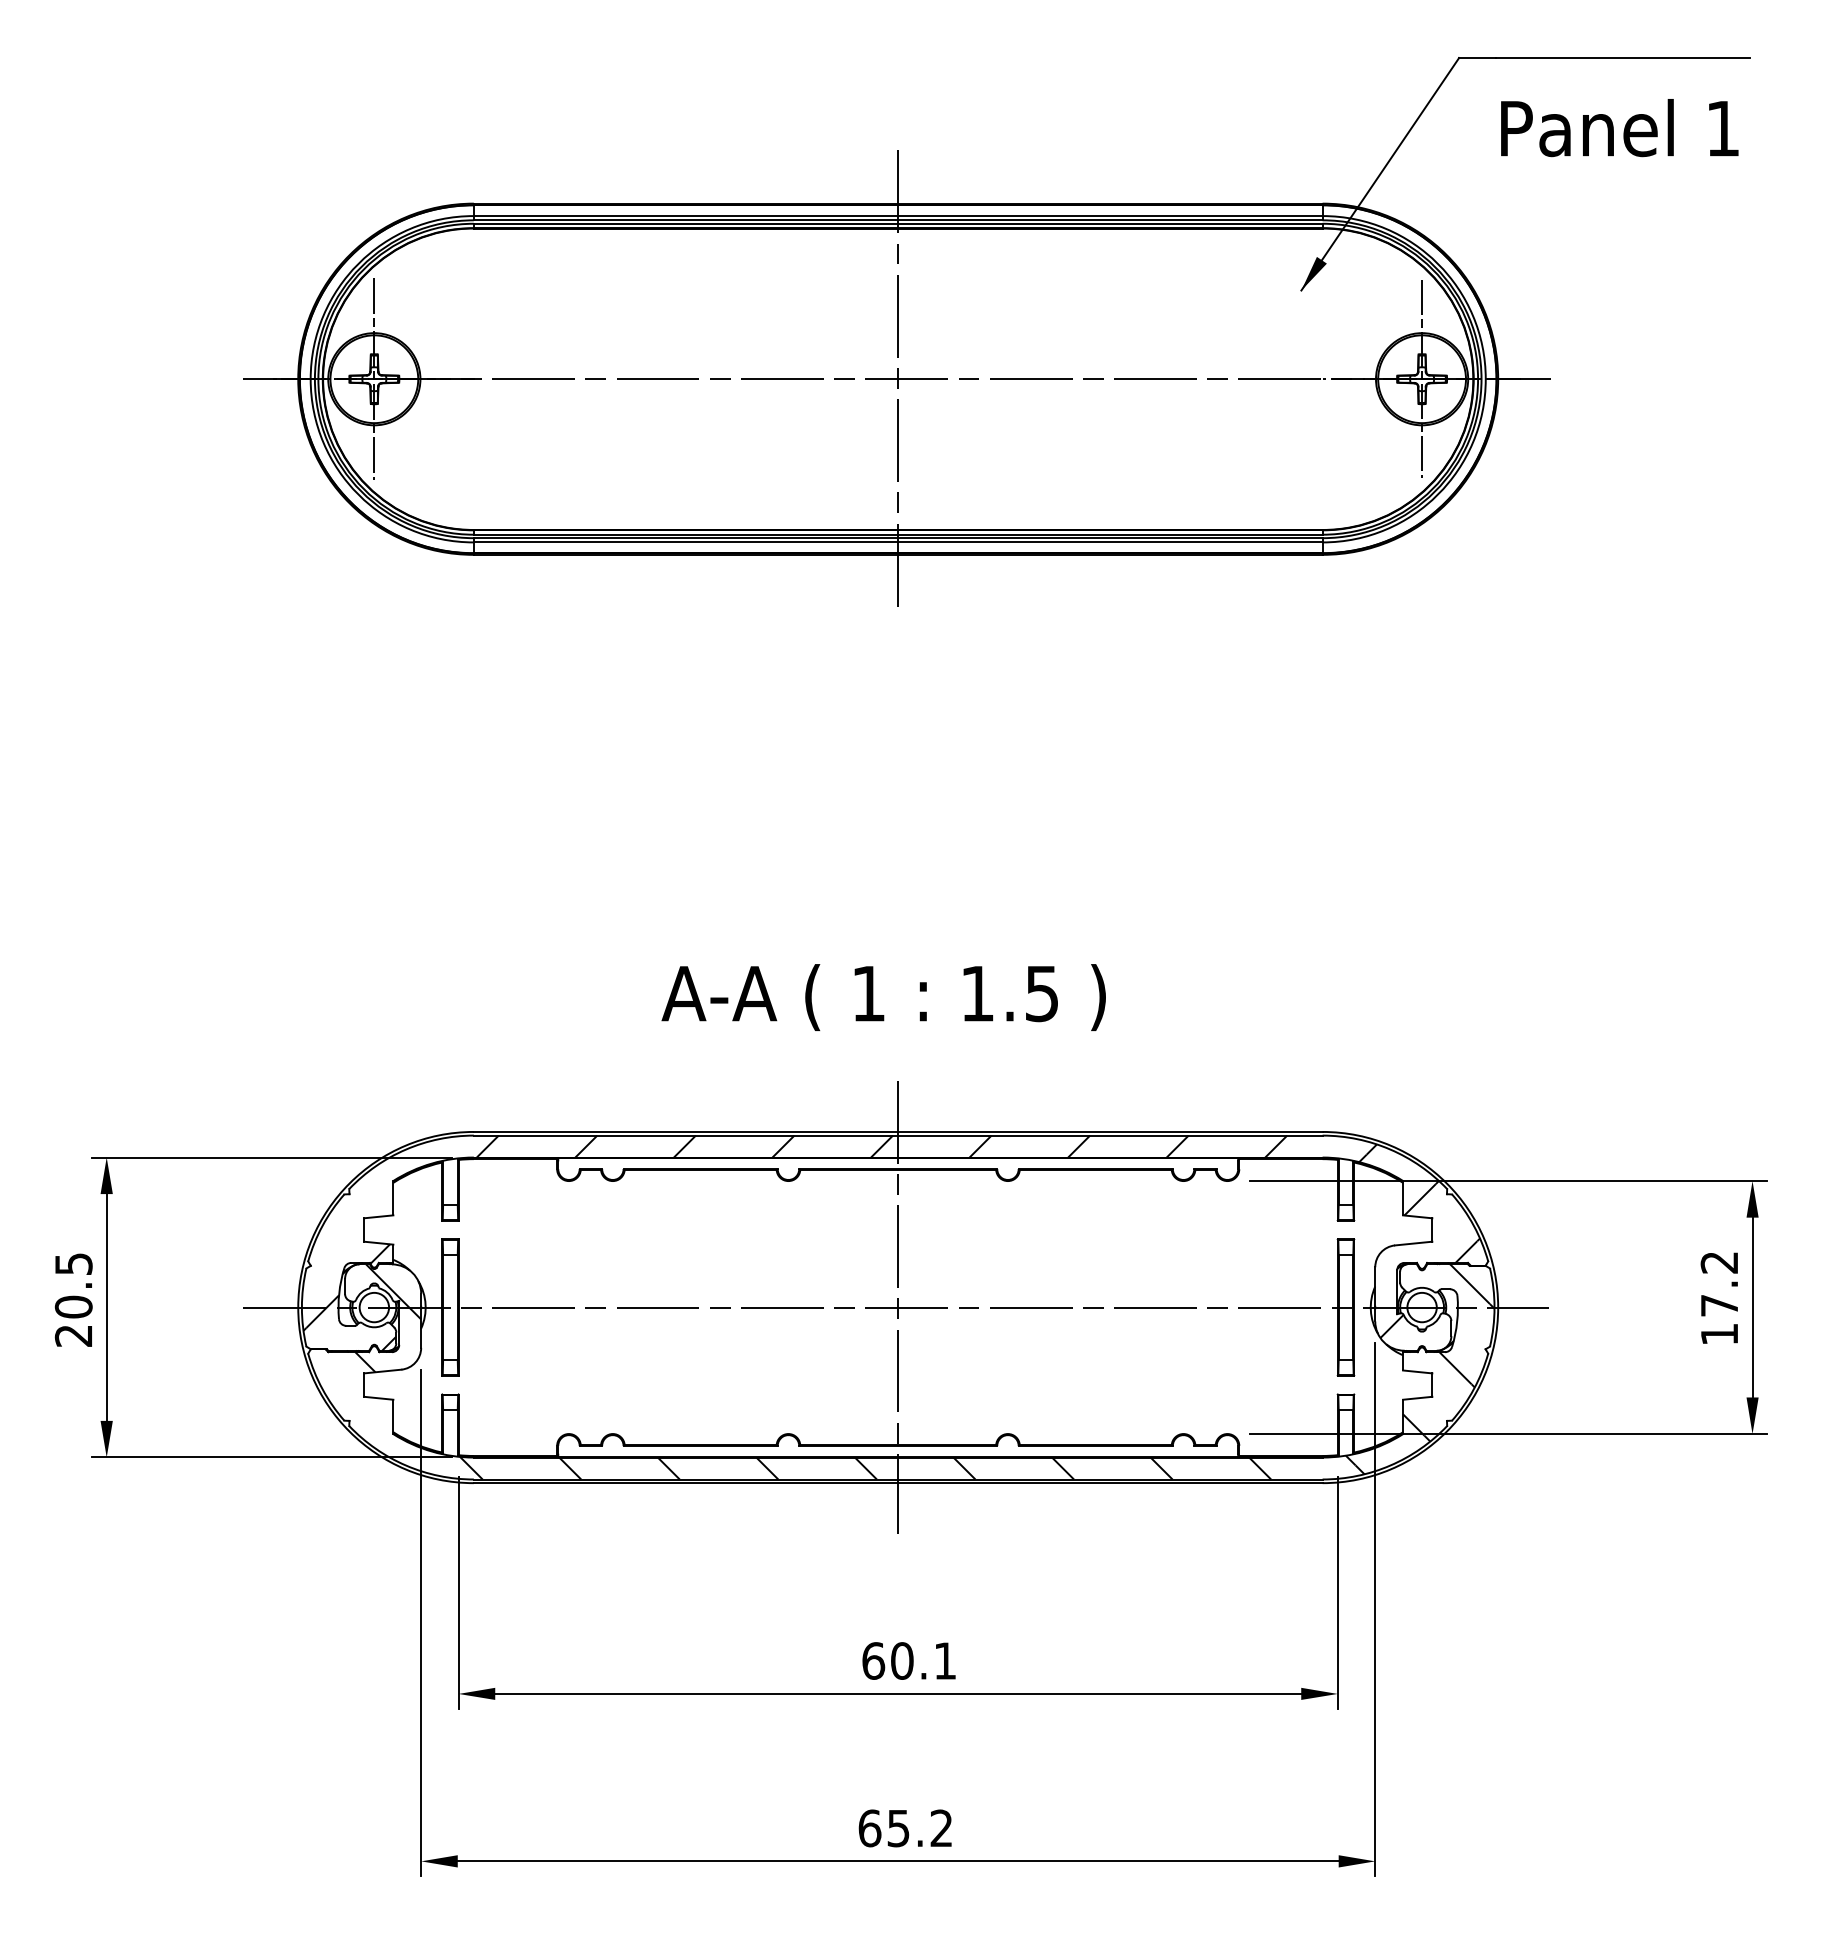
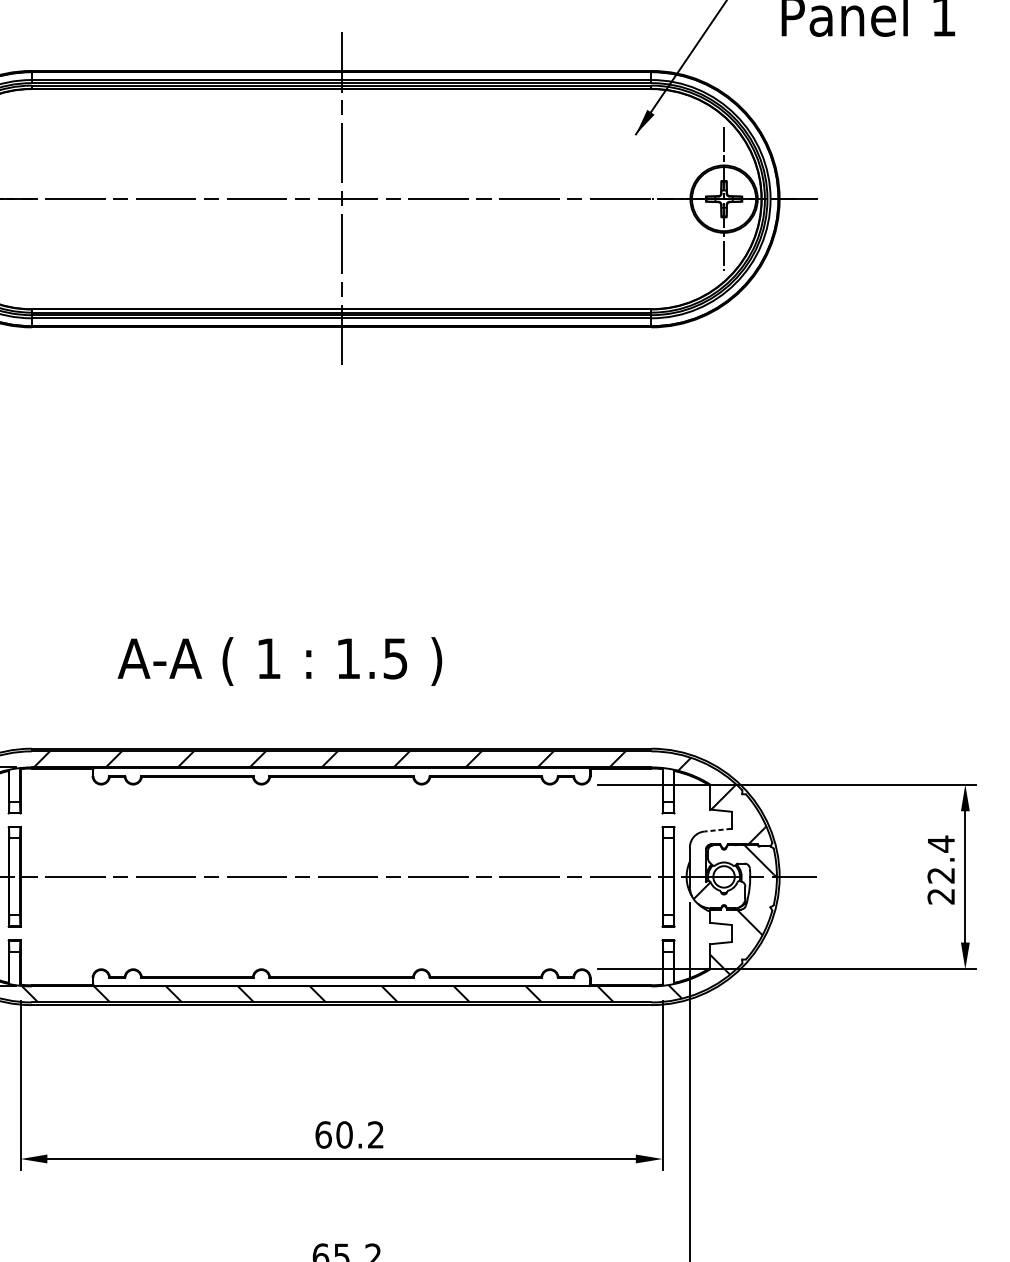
text: (883, 997) -> (279, 661), moved
line: (1413, 1243) -> (717, 830), solid -> dashed
text: (1718, 1297) -> (940, 869), 17.2 -> 22.4
line: (898, 1307) -> (341, 876), removed
text: (944, 1660) -> (375, 1134), 60.1 -> 60.2

